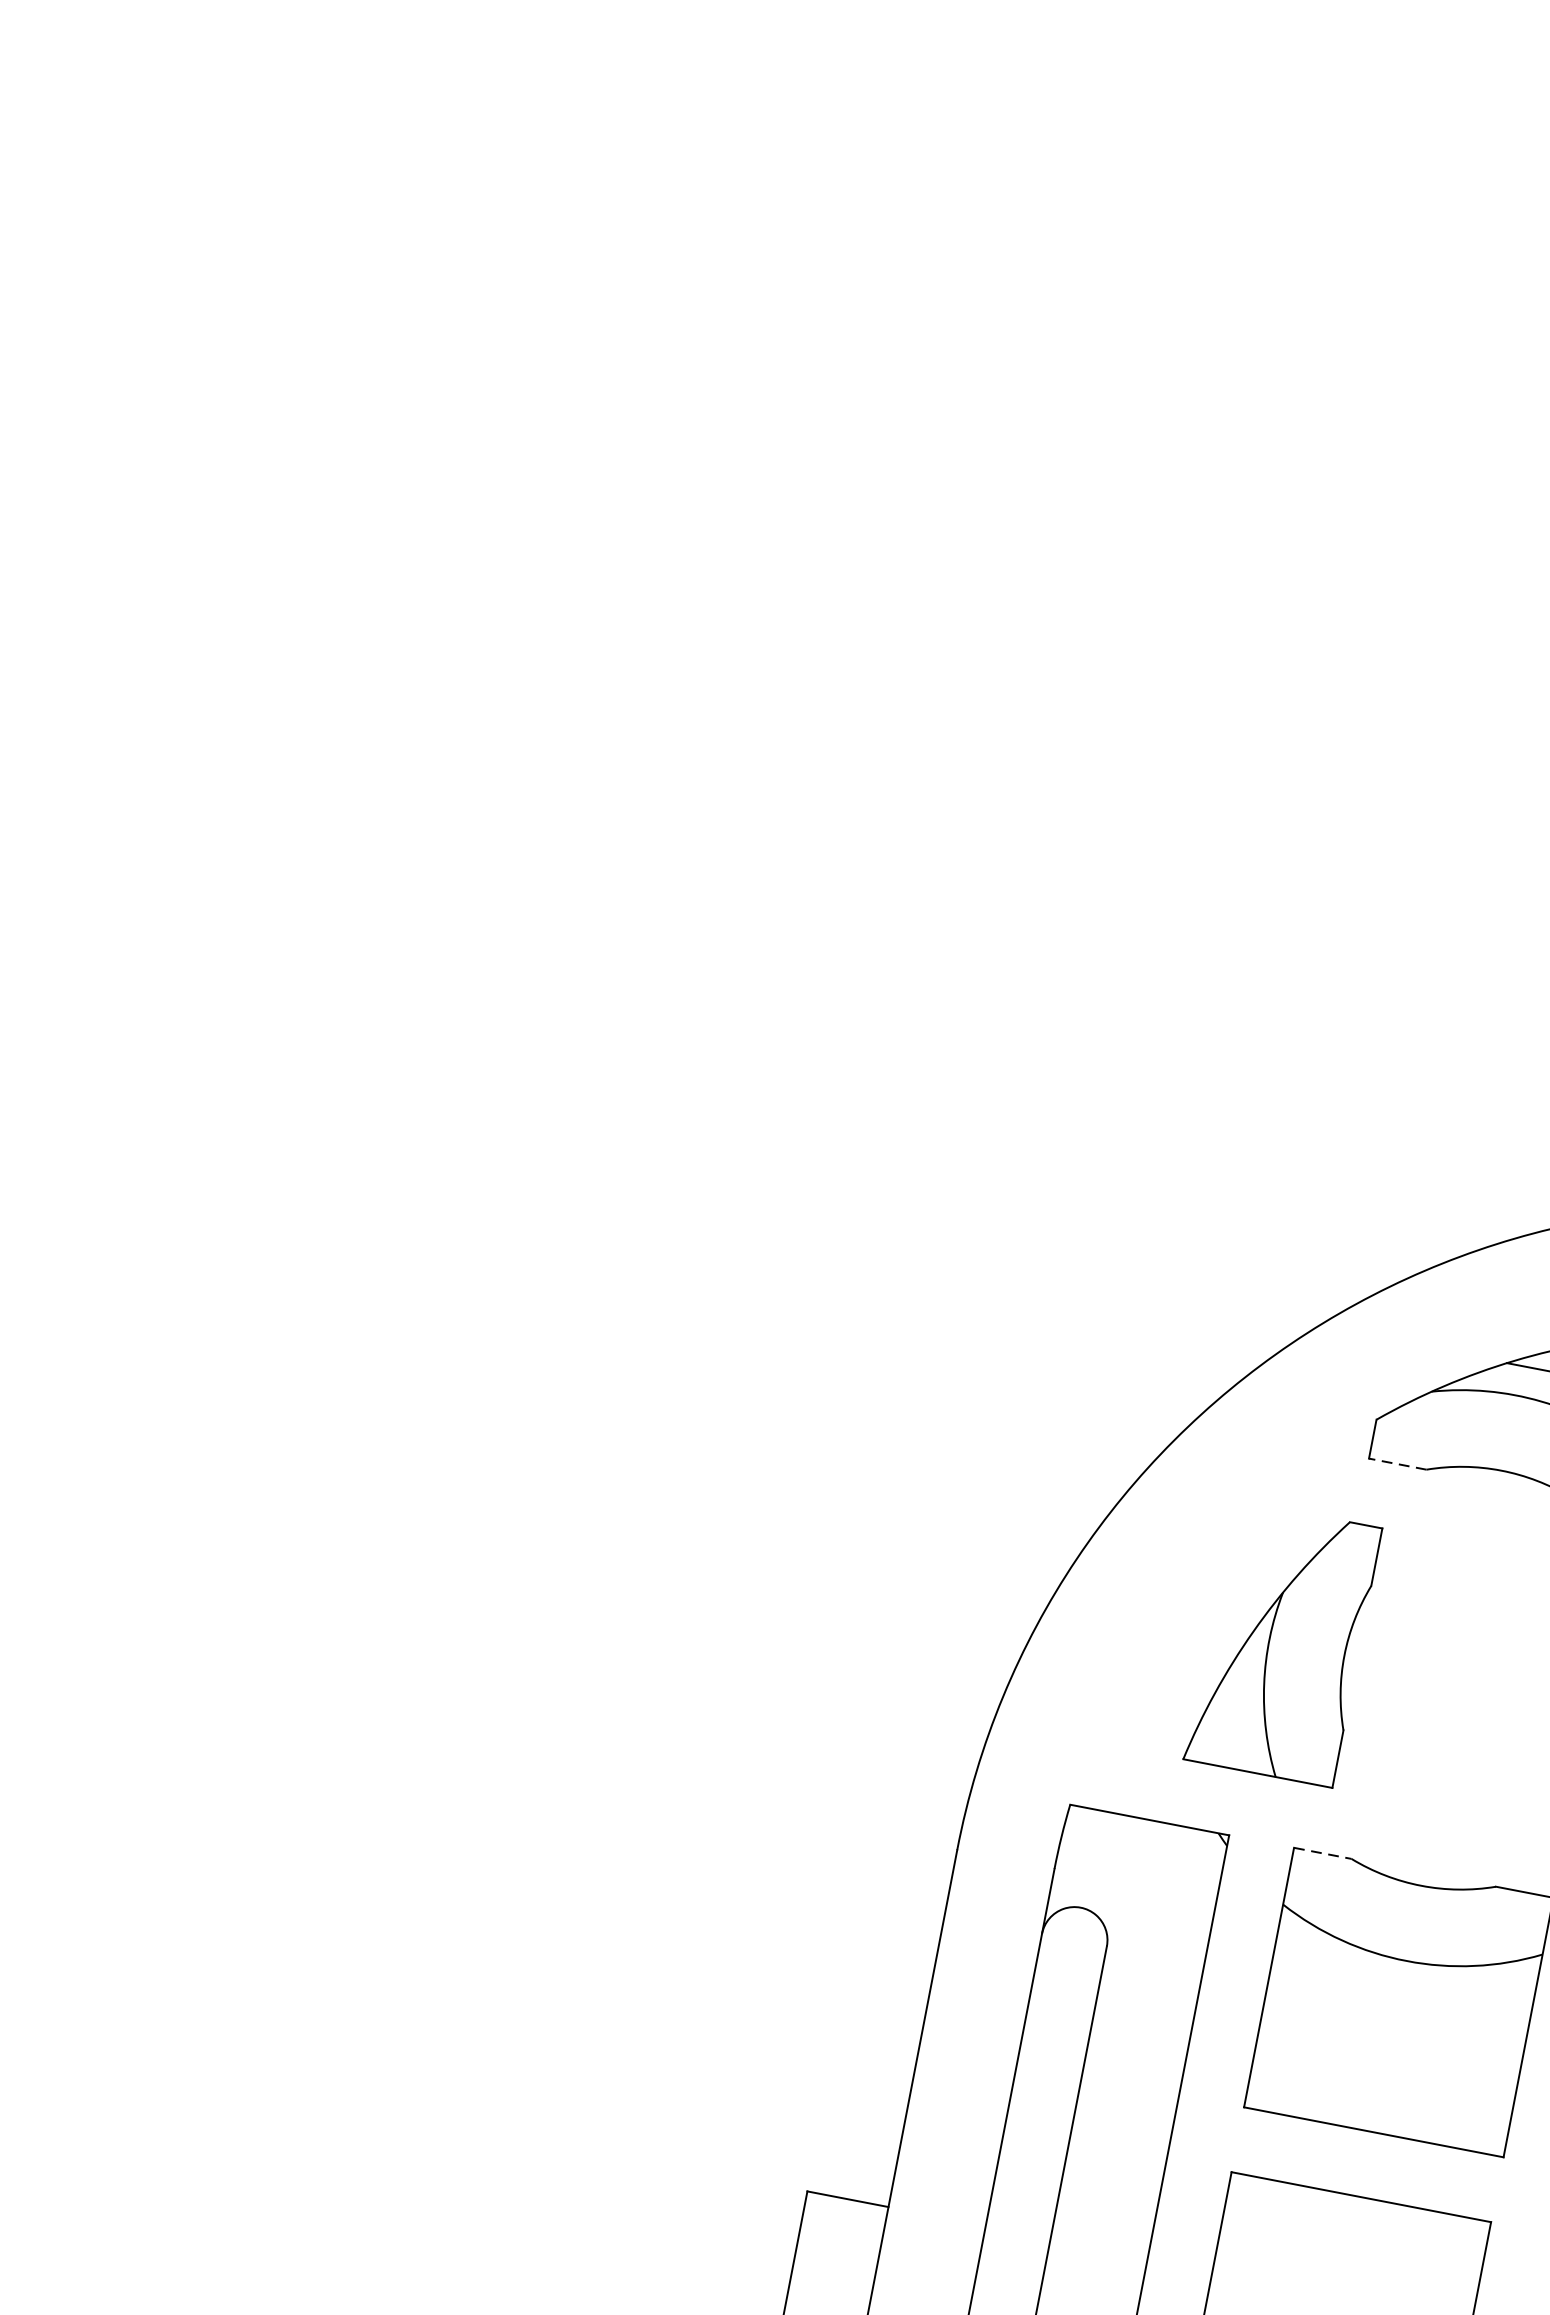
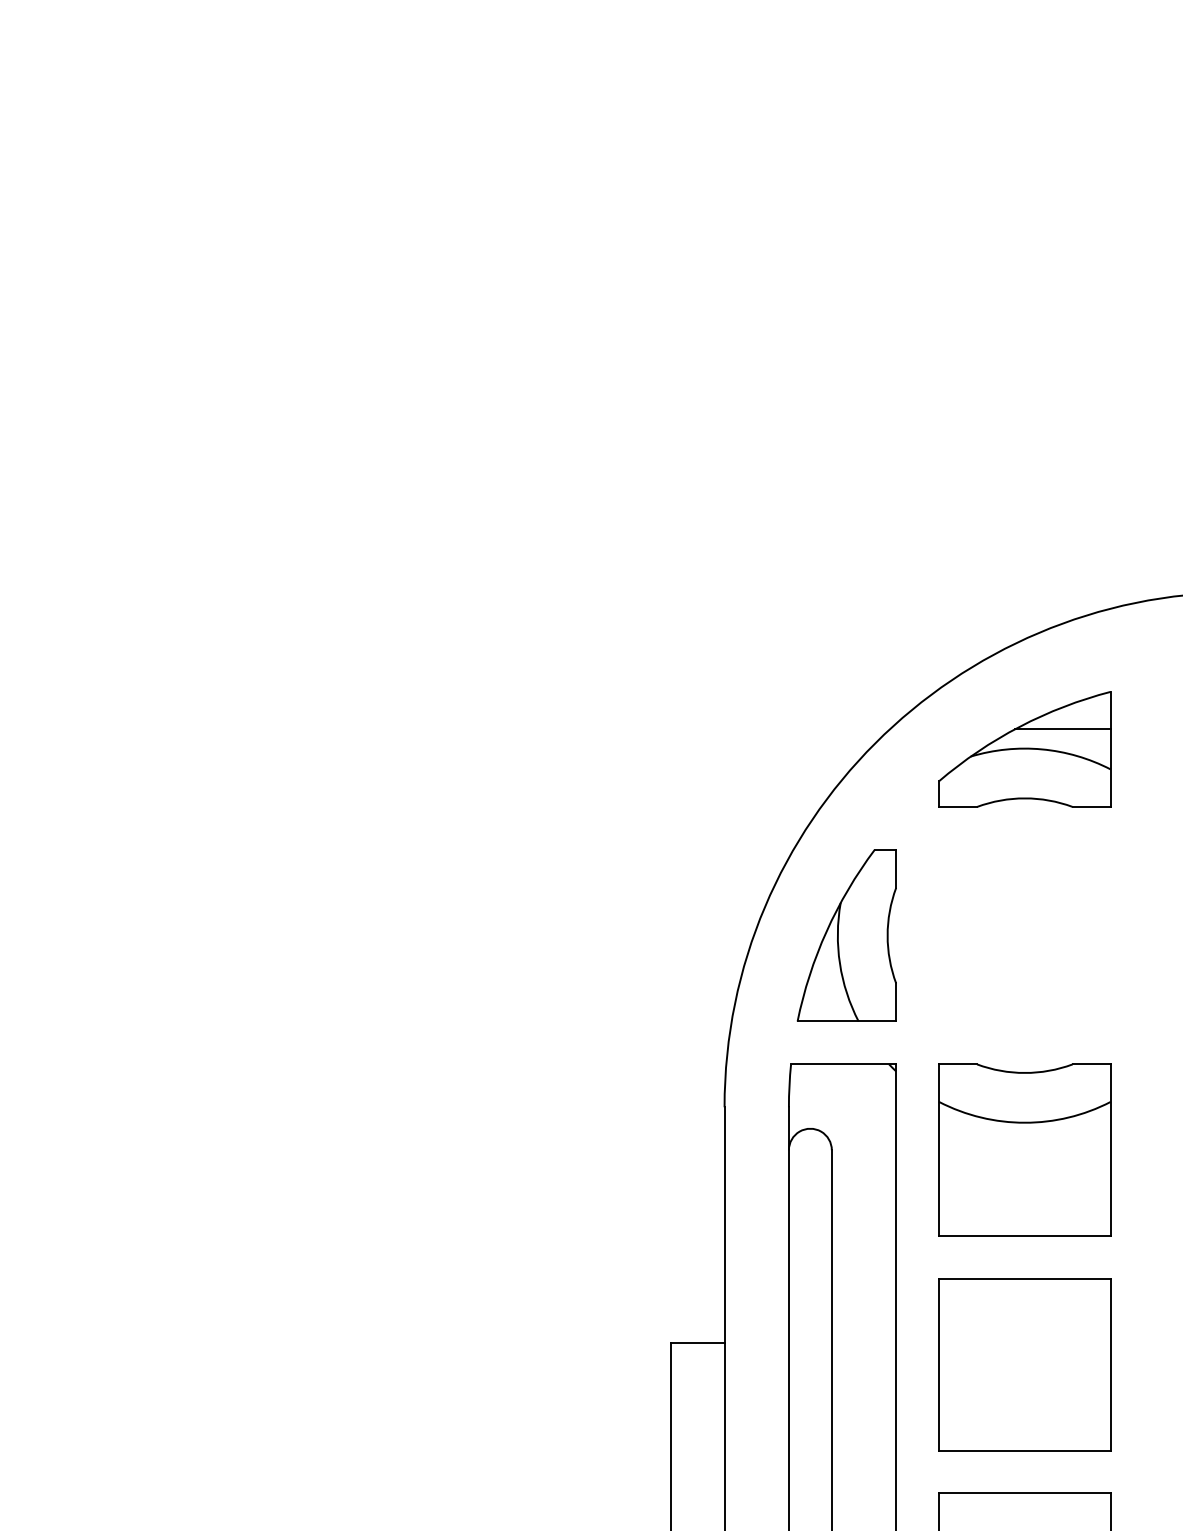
line: (1396, 1463) -> (957, 806), dashed -> solid
part: (1282, 1643) -> (846, 935), moved
line: (1323, 1853) -> (958, 1064), dashed -> solid

